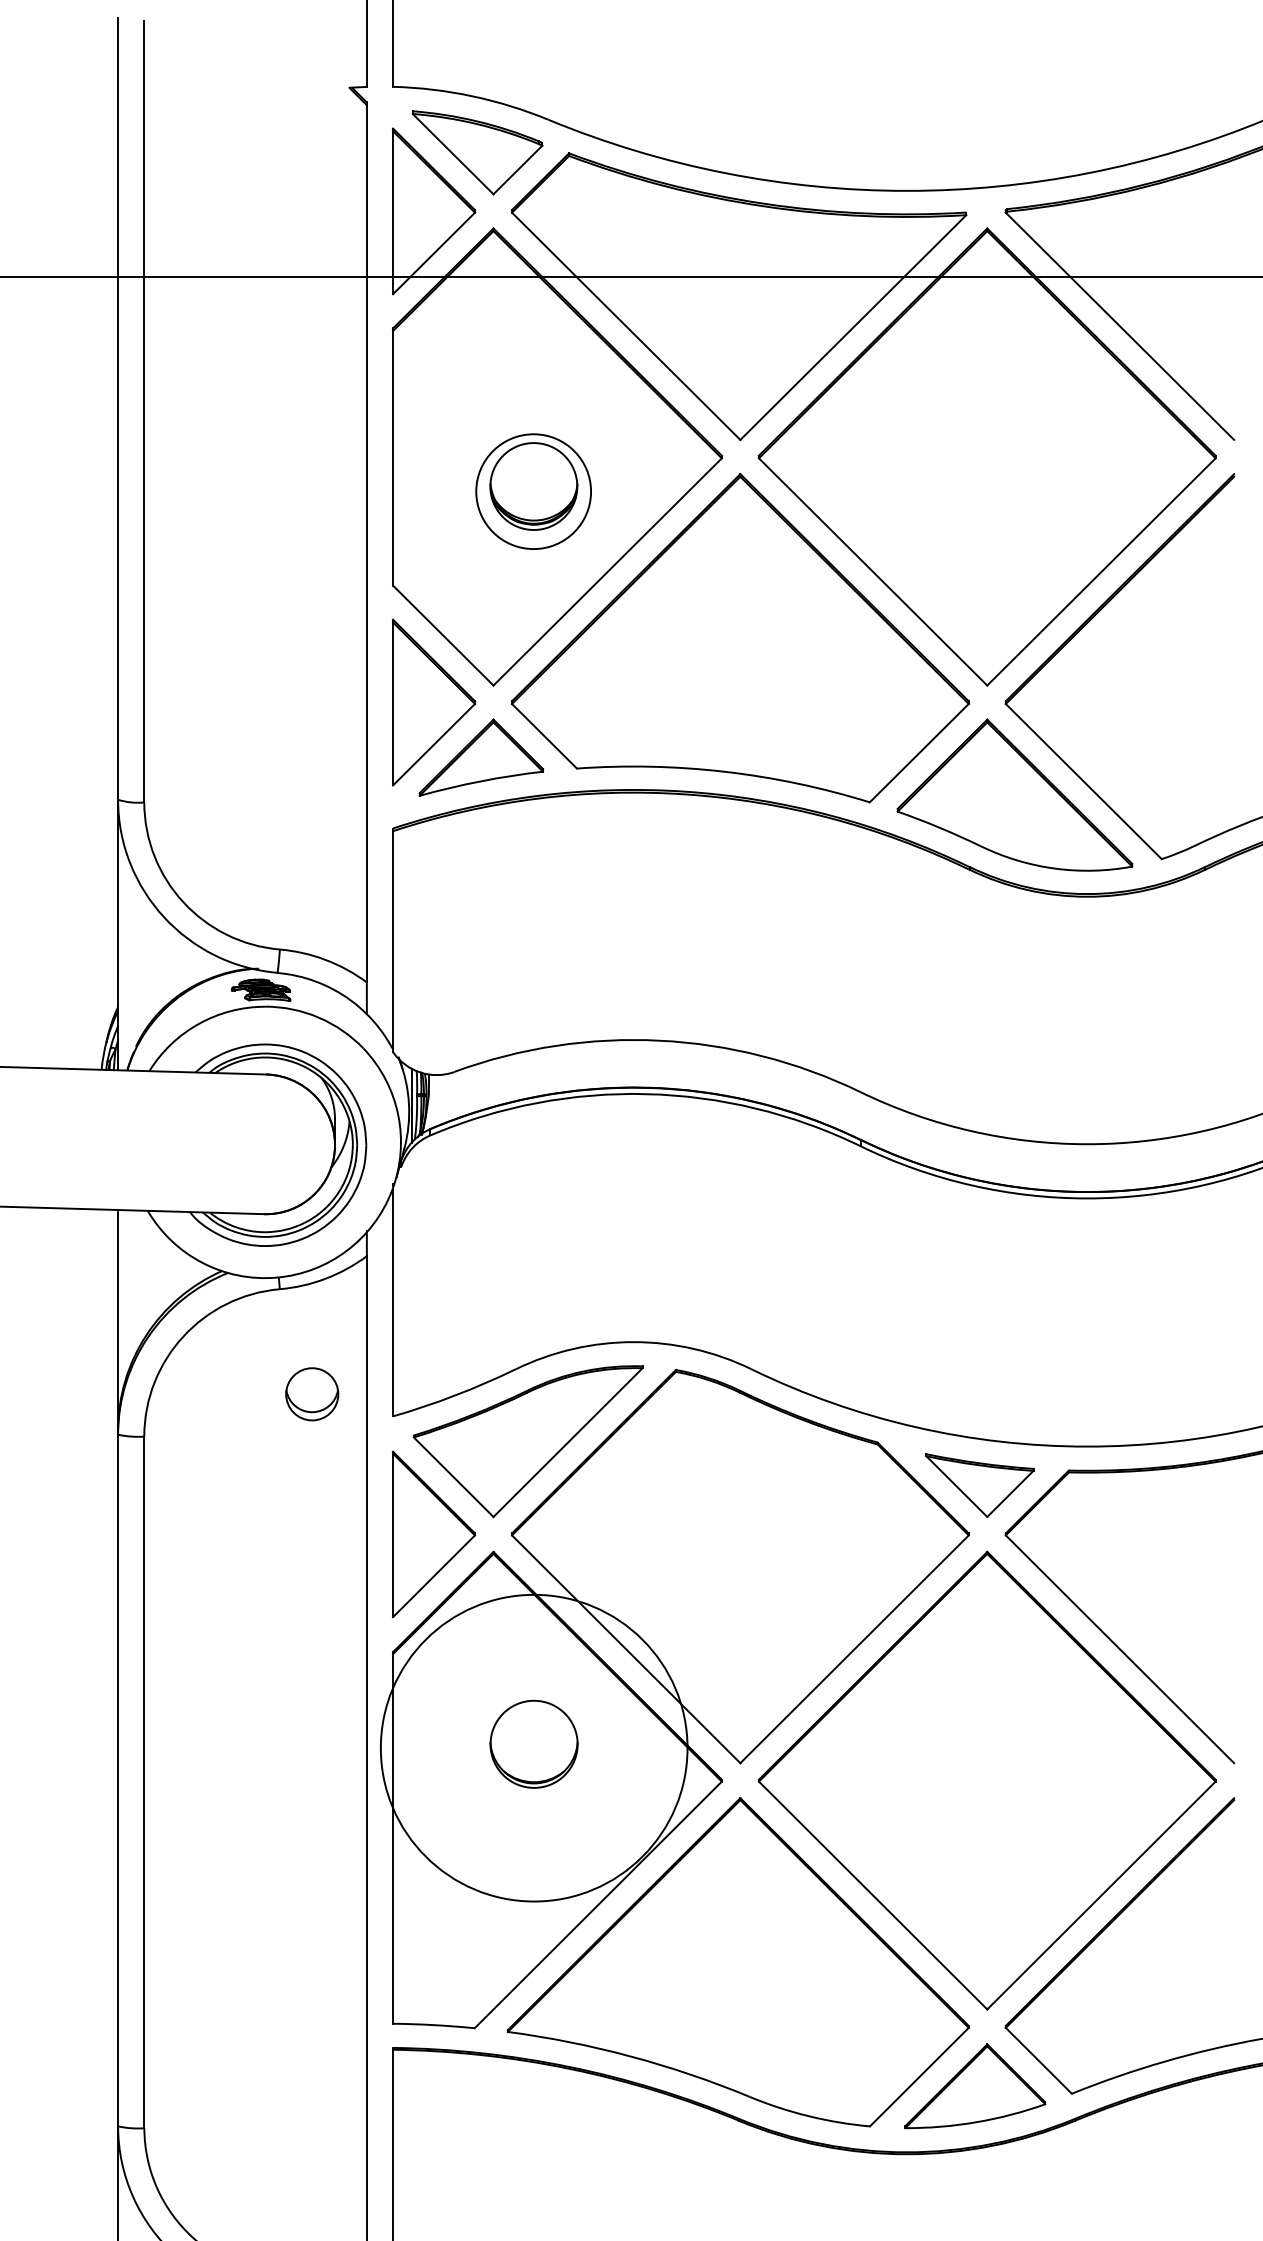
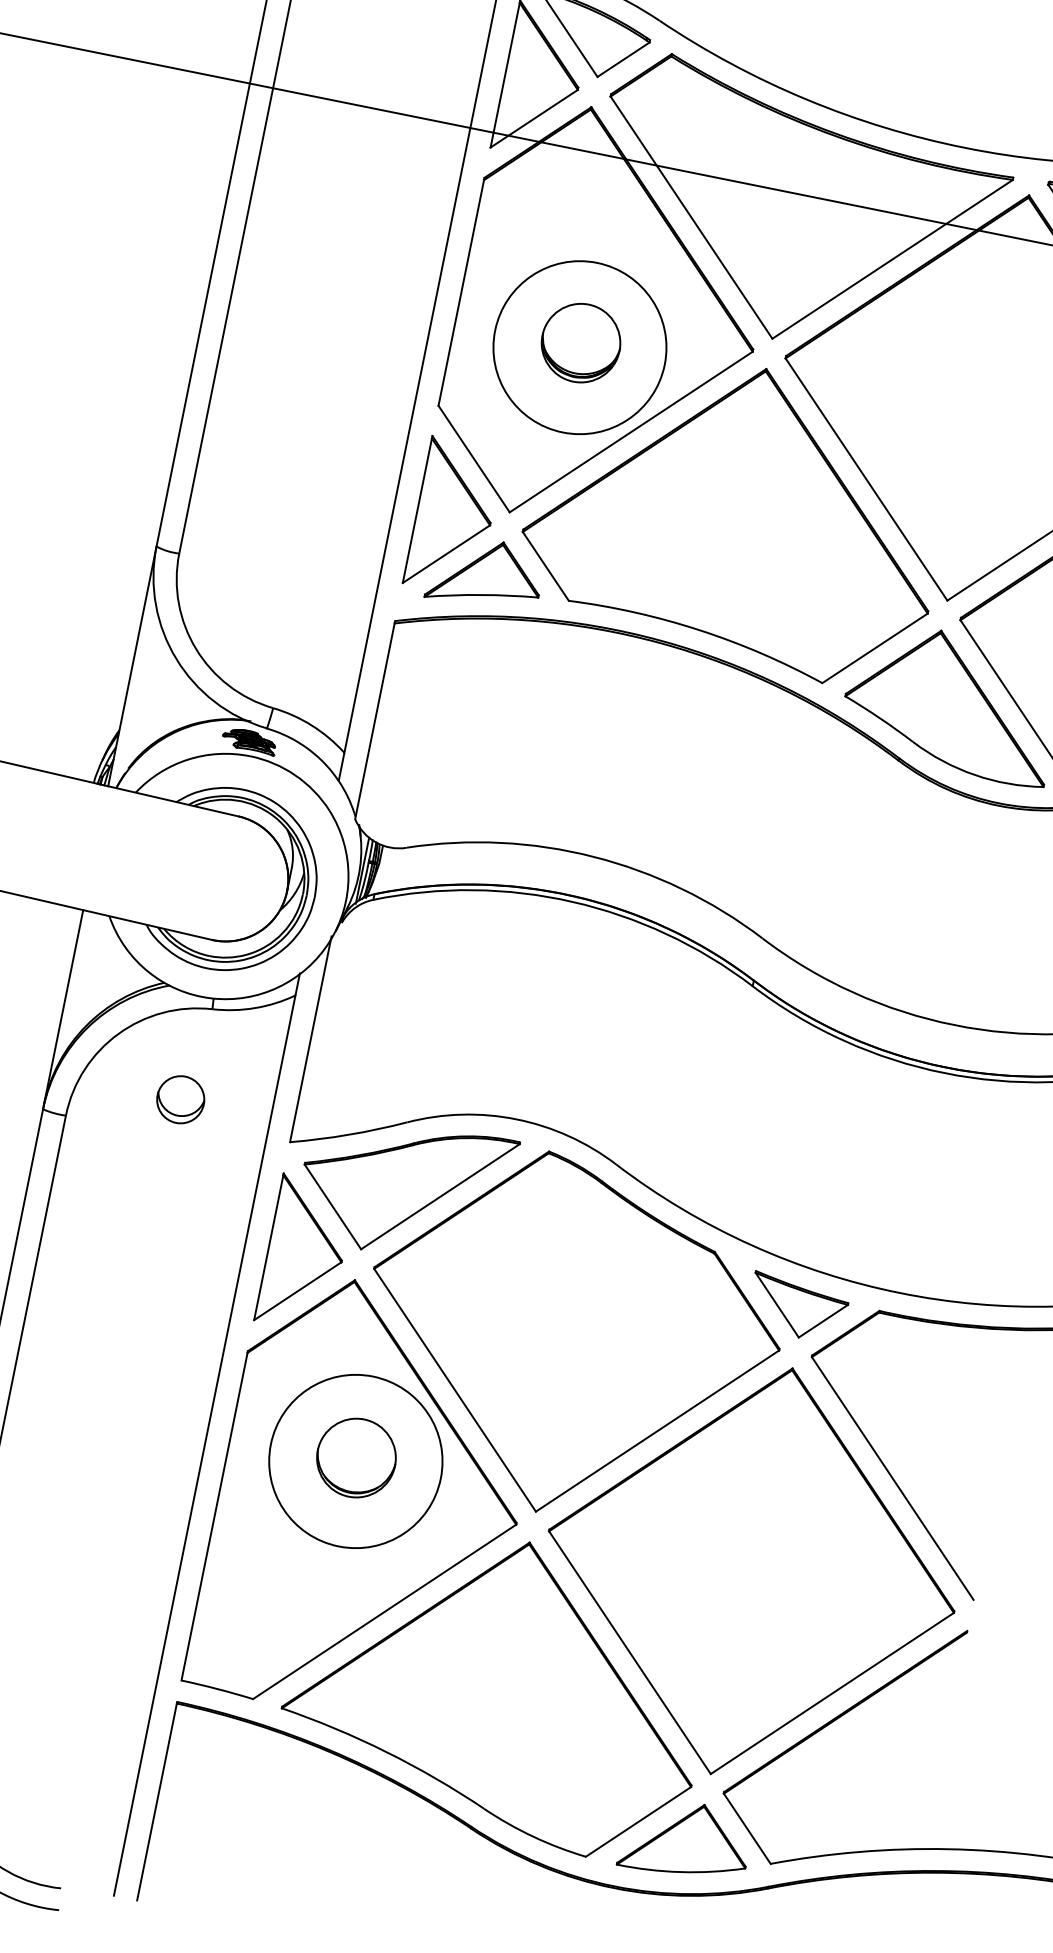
circle: (533, 491) -> (579, 347), size x1.67
part: (312, 1394) -> (180, 1099), moved
circle: (534, 1748) -> (356, 1461), size x0.62

